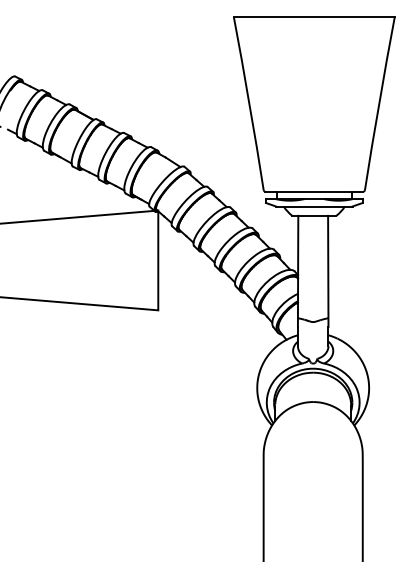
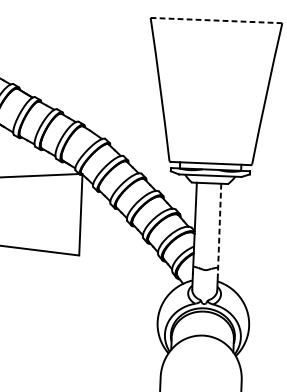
line: (314, 16) -> (216, 20), solid -> dashed
line: (328, 271) -> (219, 229), solid -> dashed

